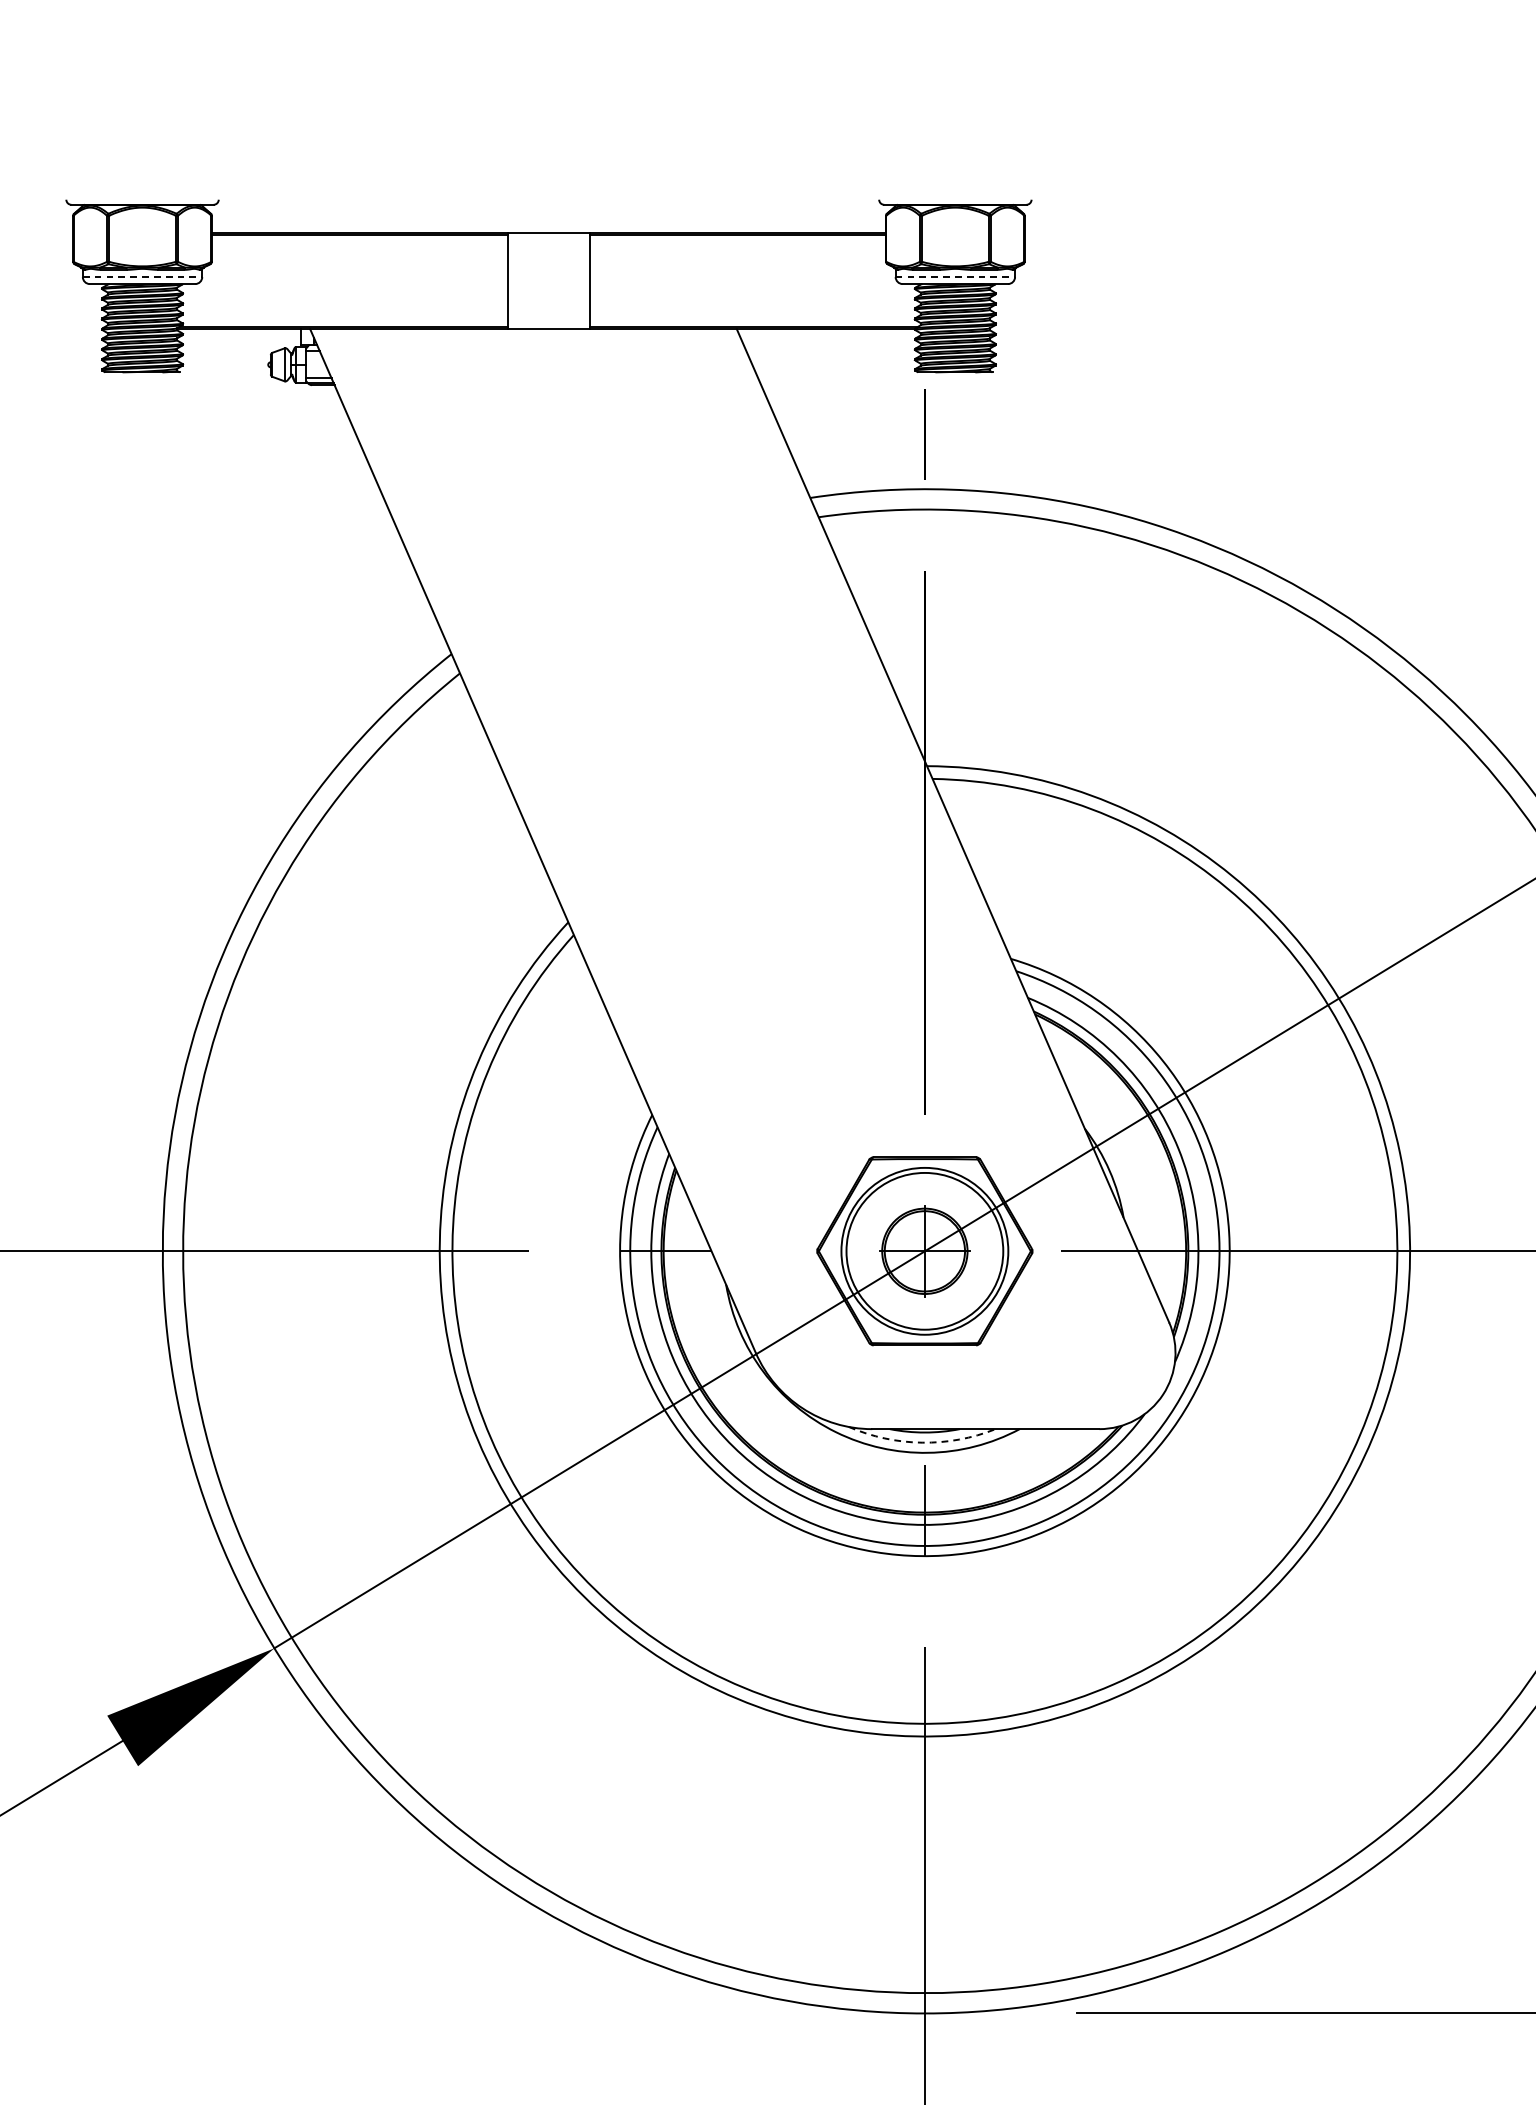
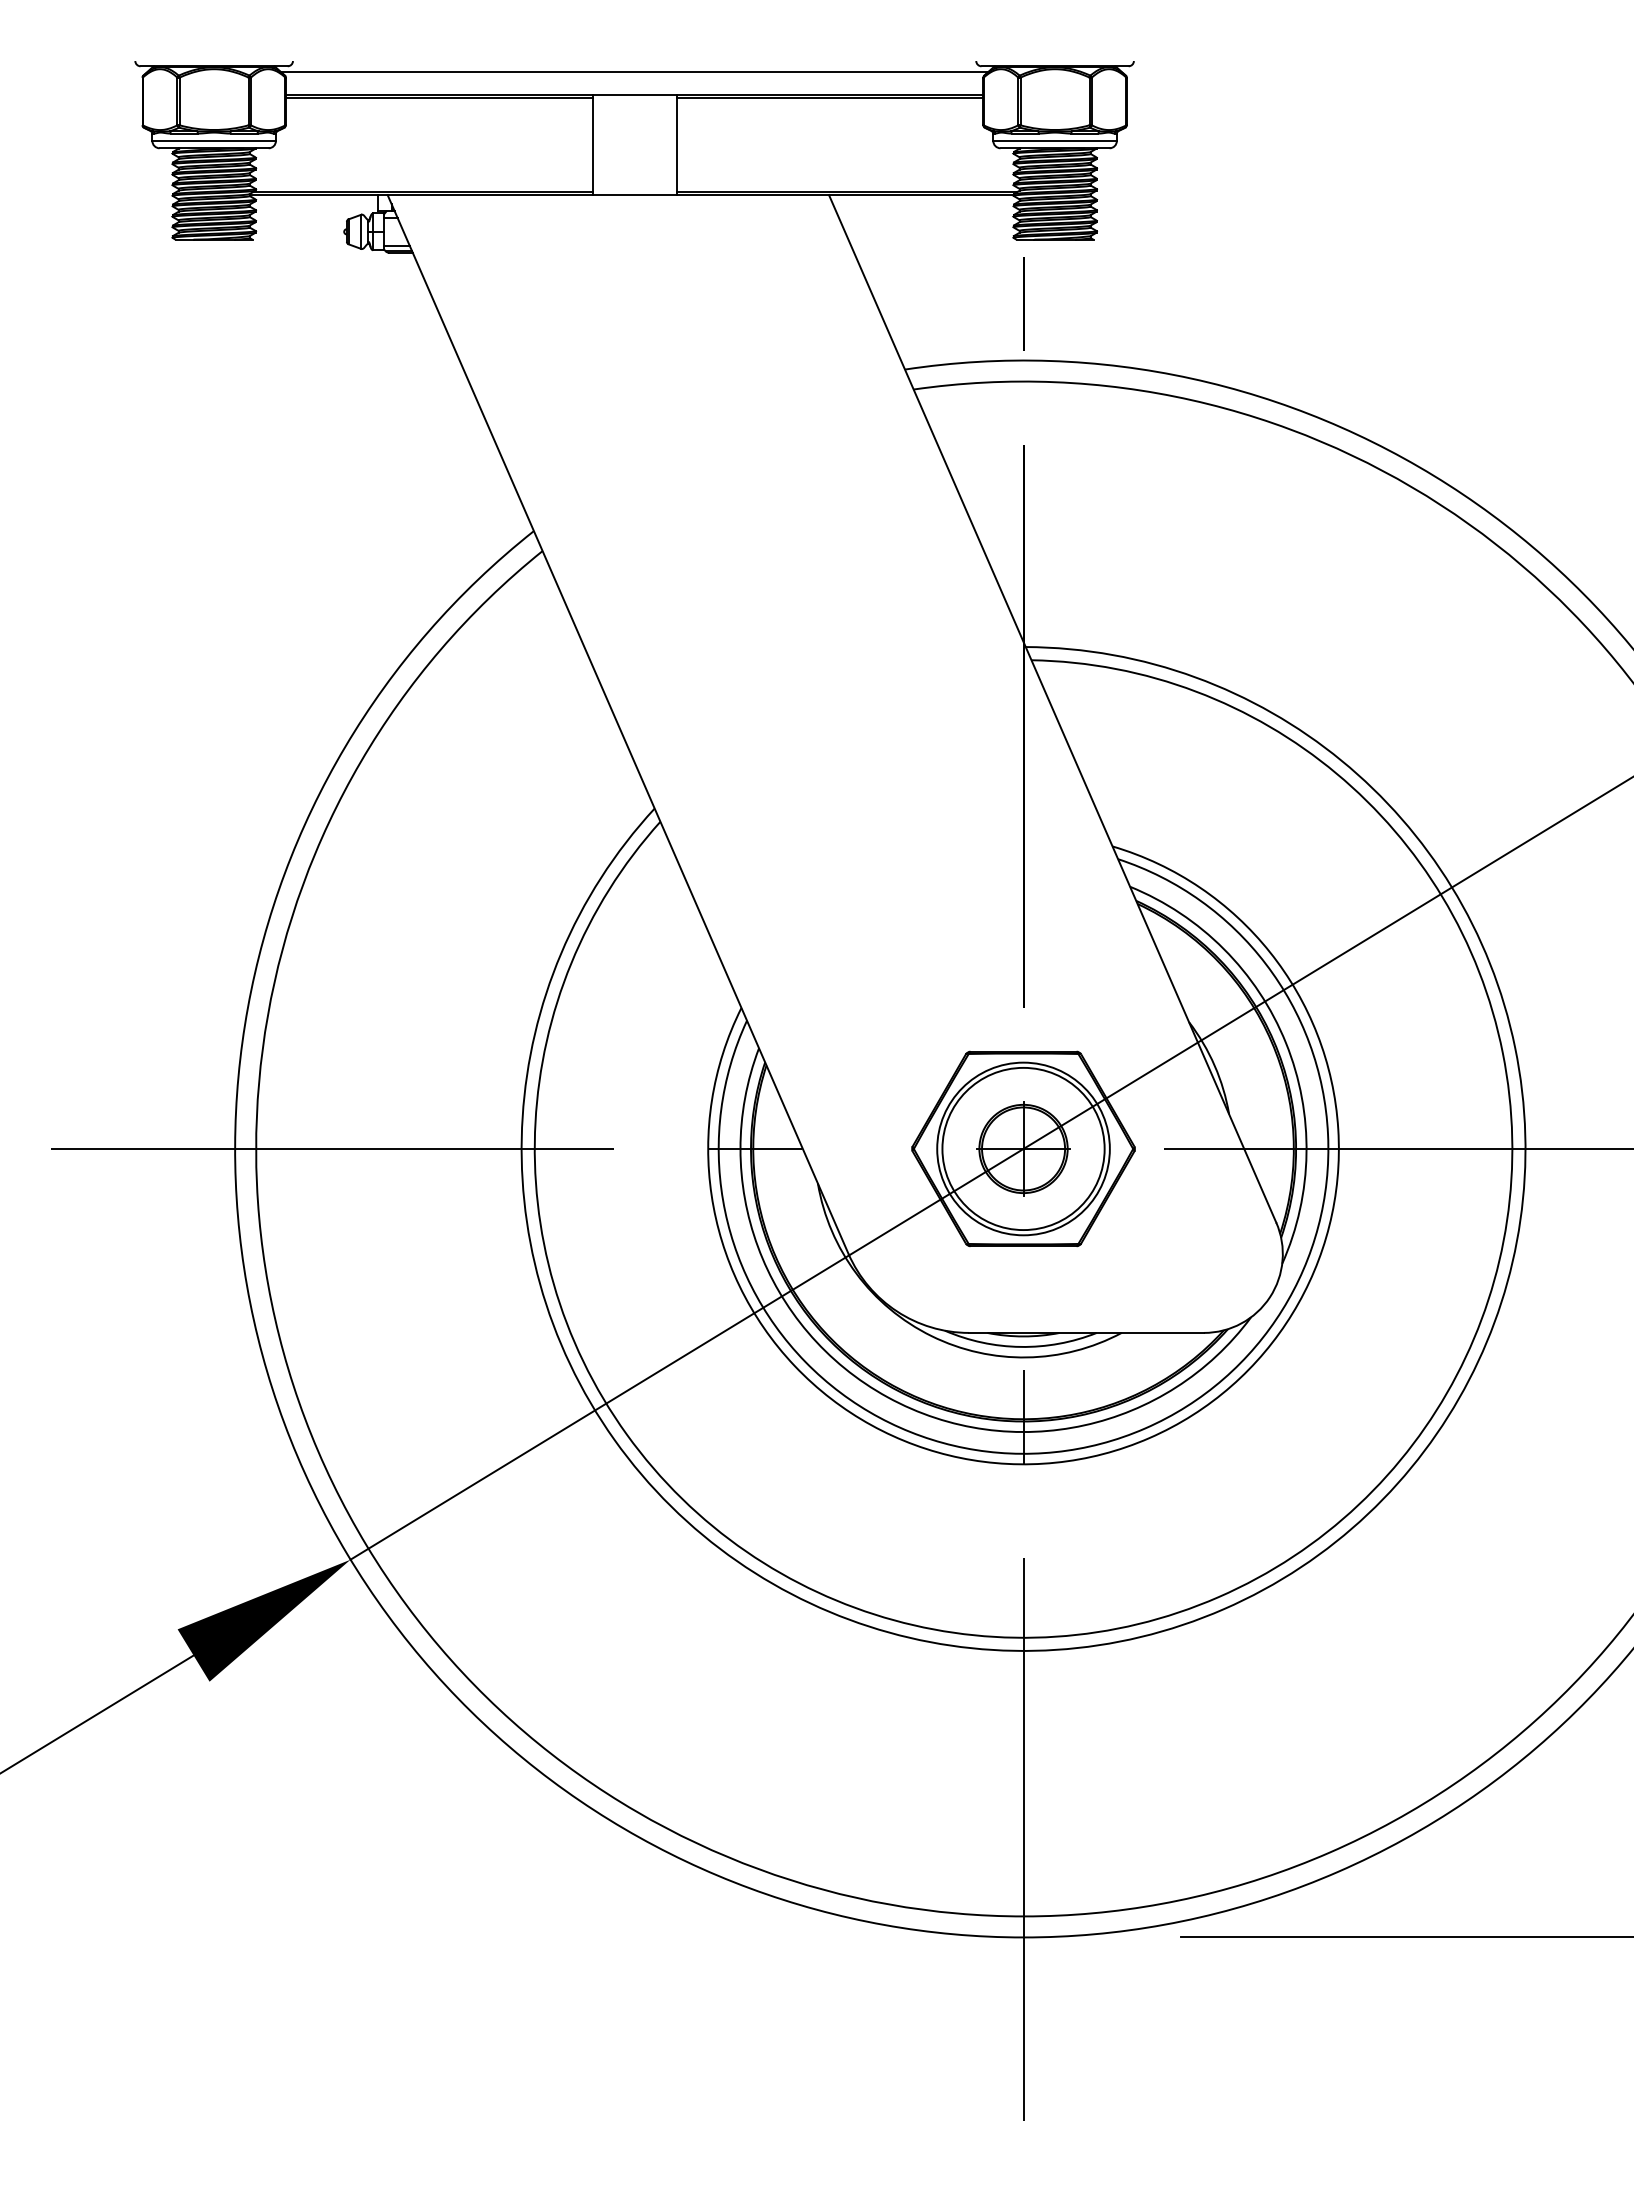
line: (548, 209) -> (634, 71), added
line: (142, 277) -> (214, 141), dashed -> solid
line: (955, 277) -> (1055, 141), dashed -> solid
arc: (921, 1442) -> (1020, 1346), dashed -> solid

